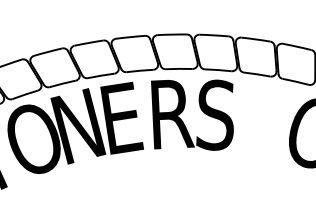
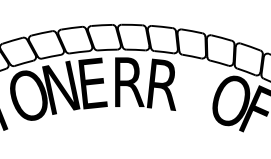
text: (215, 115) -> (160, 84), S -> R

